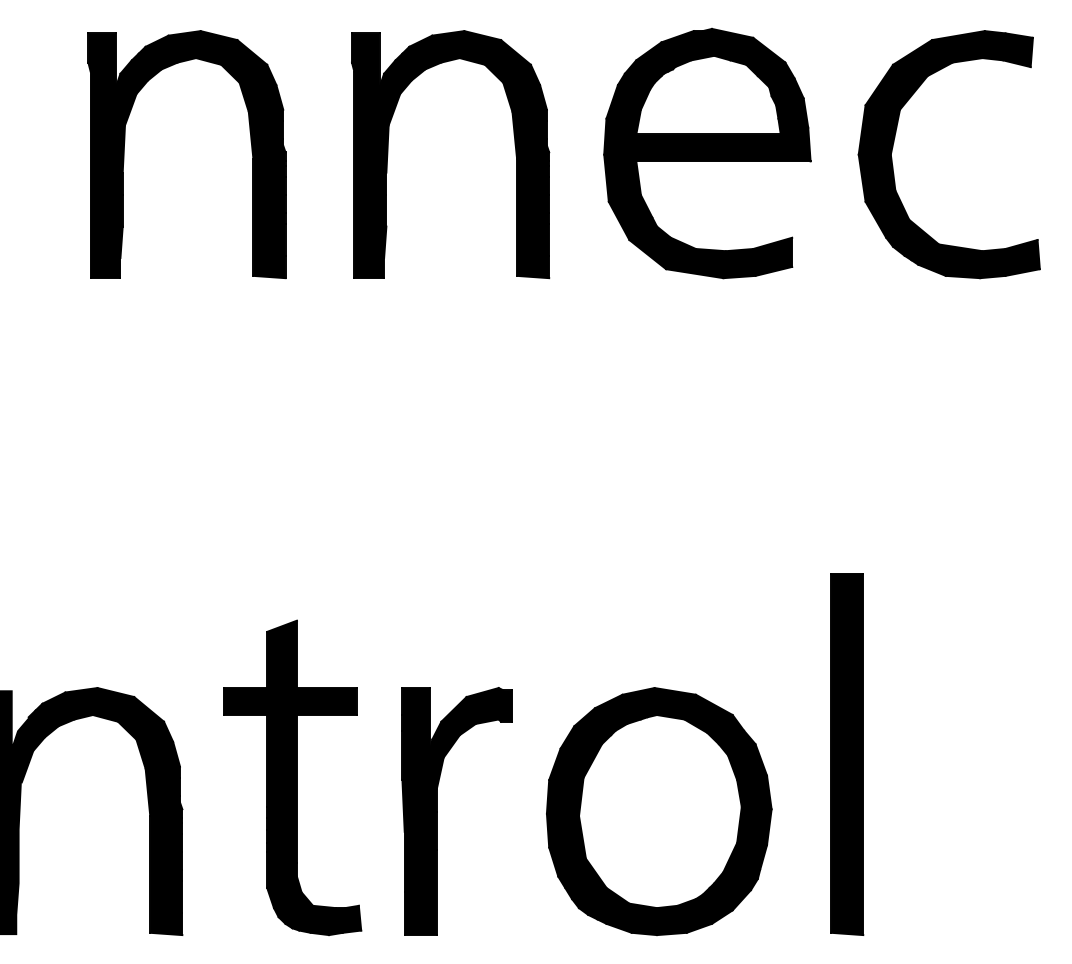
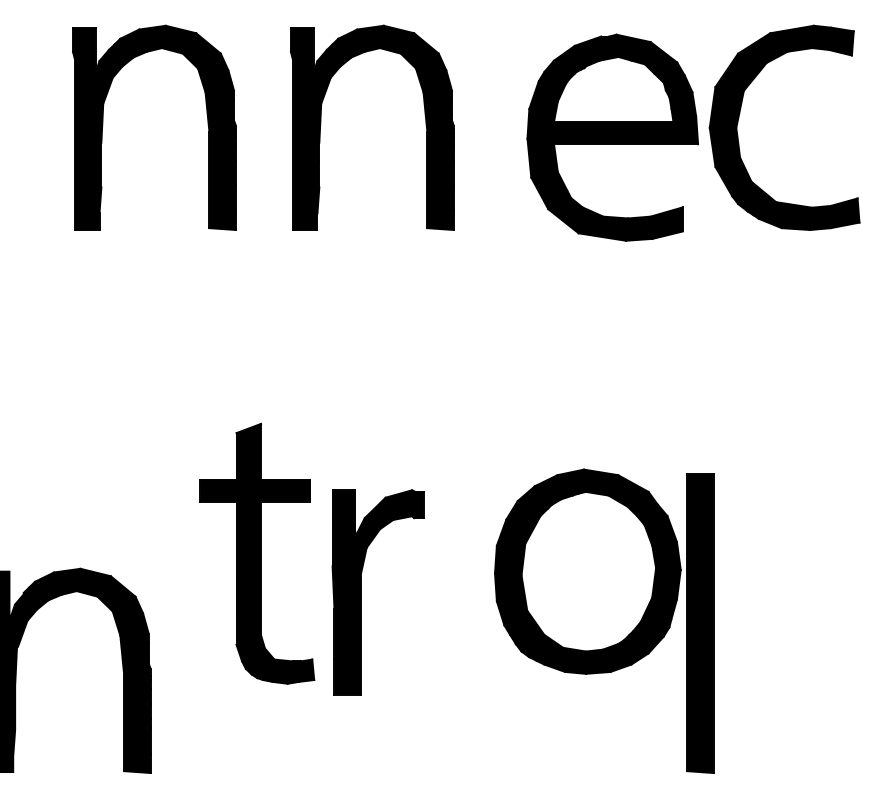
part: (707, 153) -> (612, 137), moved
part: (292, 777) -> (257, 553), moved
part: (437, 811) -> (361, 592), moved
part: (659, 811) -> (588, 571), moved

